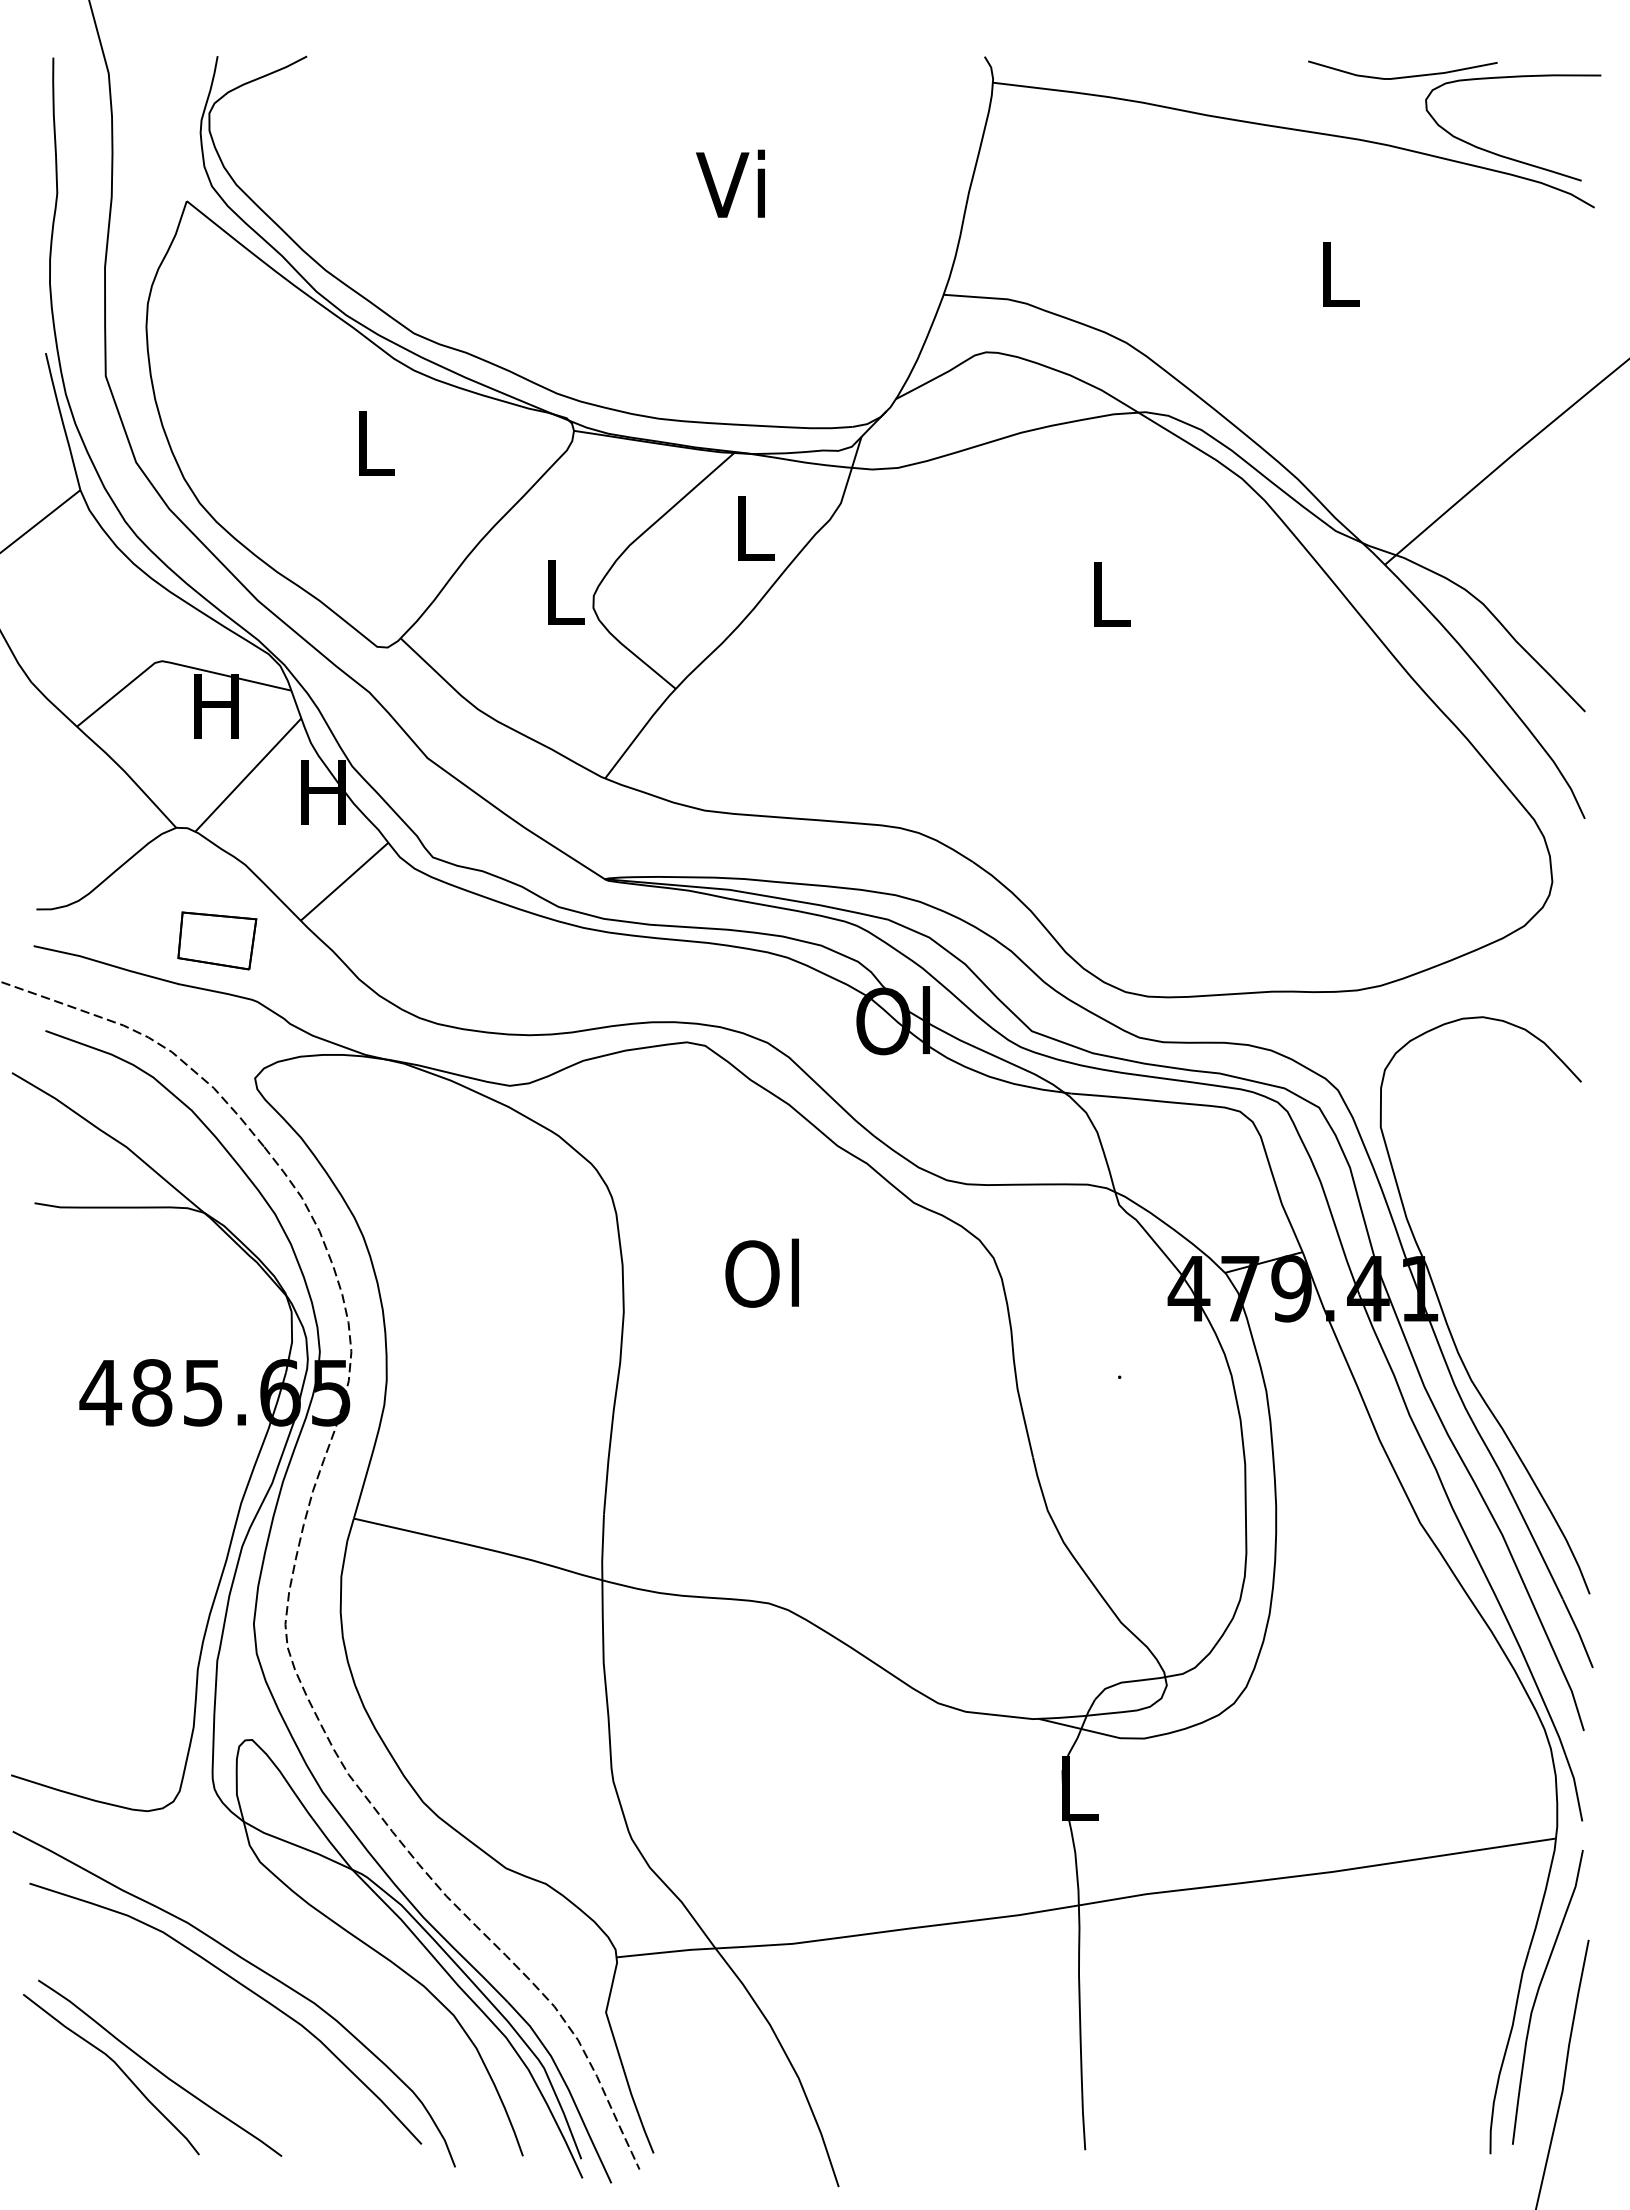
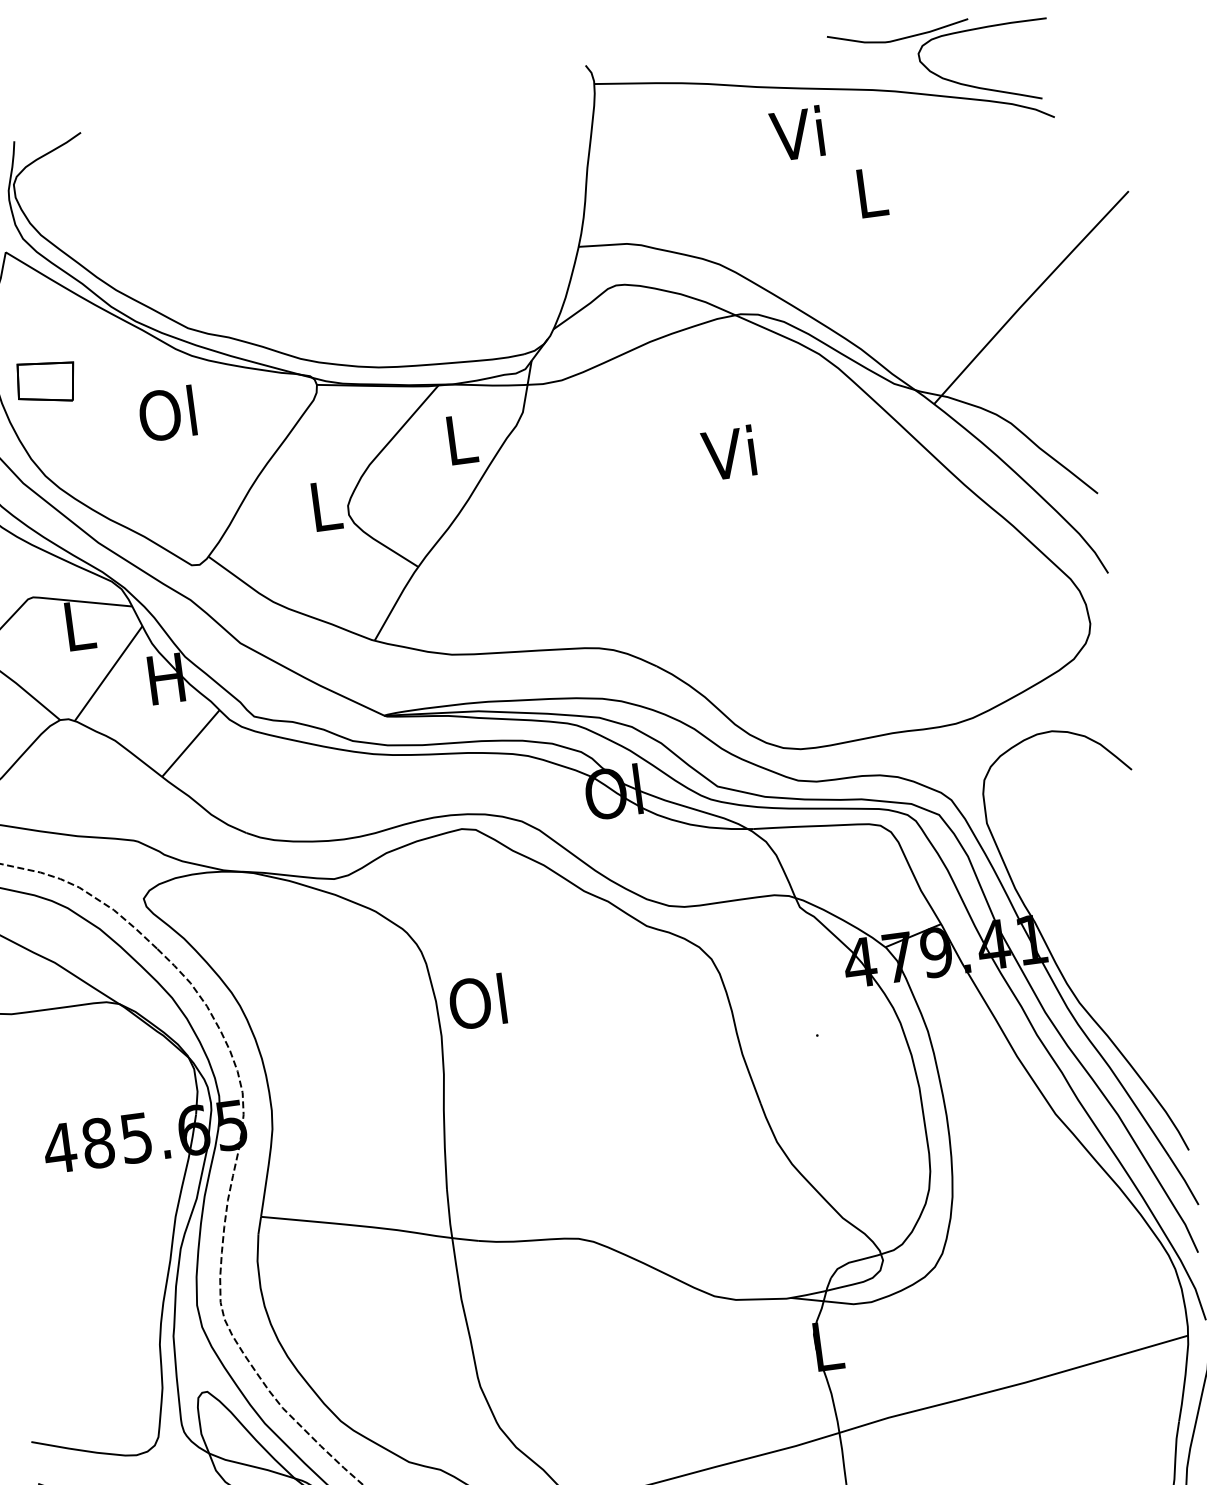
text: (730, 183) -> (796, 133), moved
text: (371, 442) -> (167, 413), L -> Ol
text: (1104, 593) -> (728, 453), L -> Vi
text: (216, 706) -> (78, 625), H -> L
part: (217, 940) -> (46, 382), moved
text: (761, 1272) -> (476, 1001), moved

